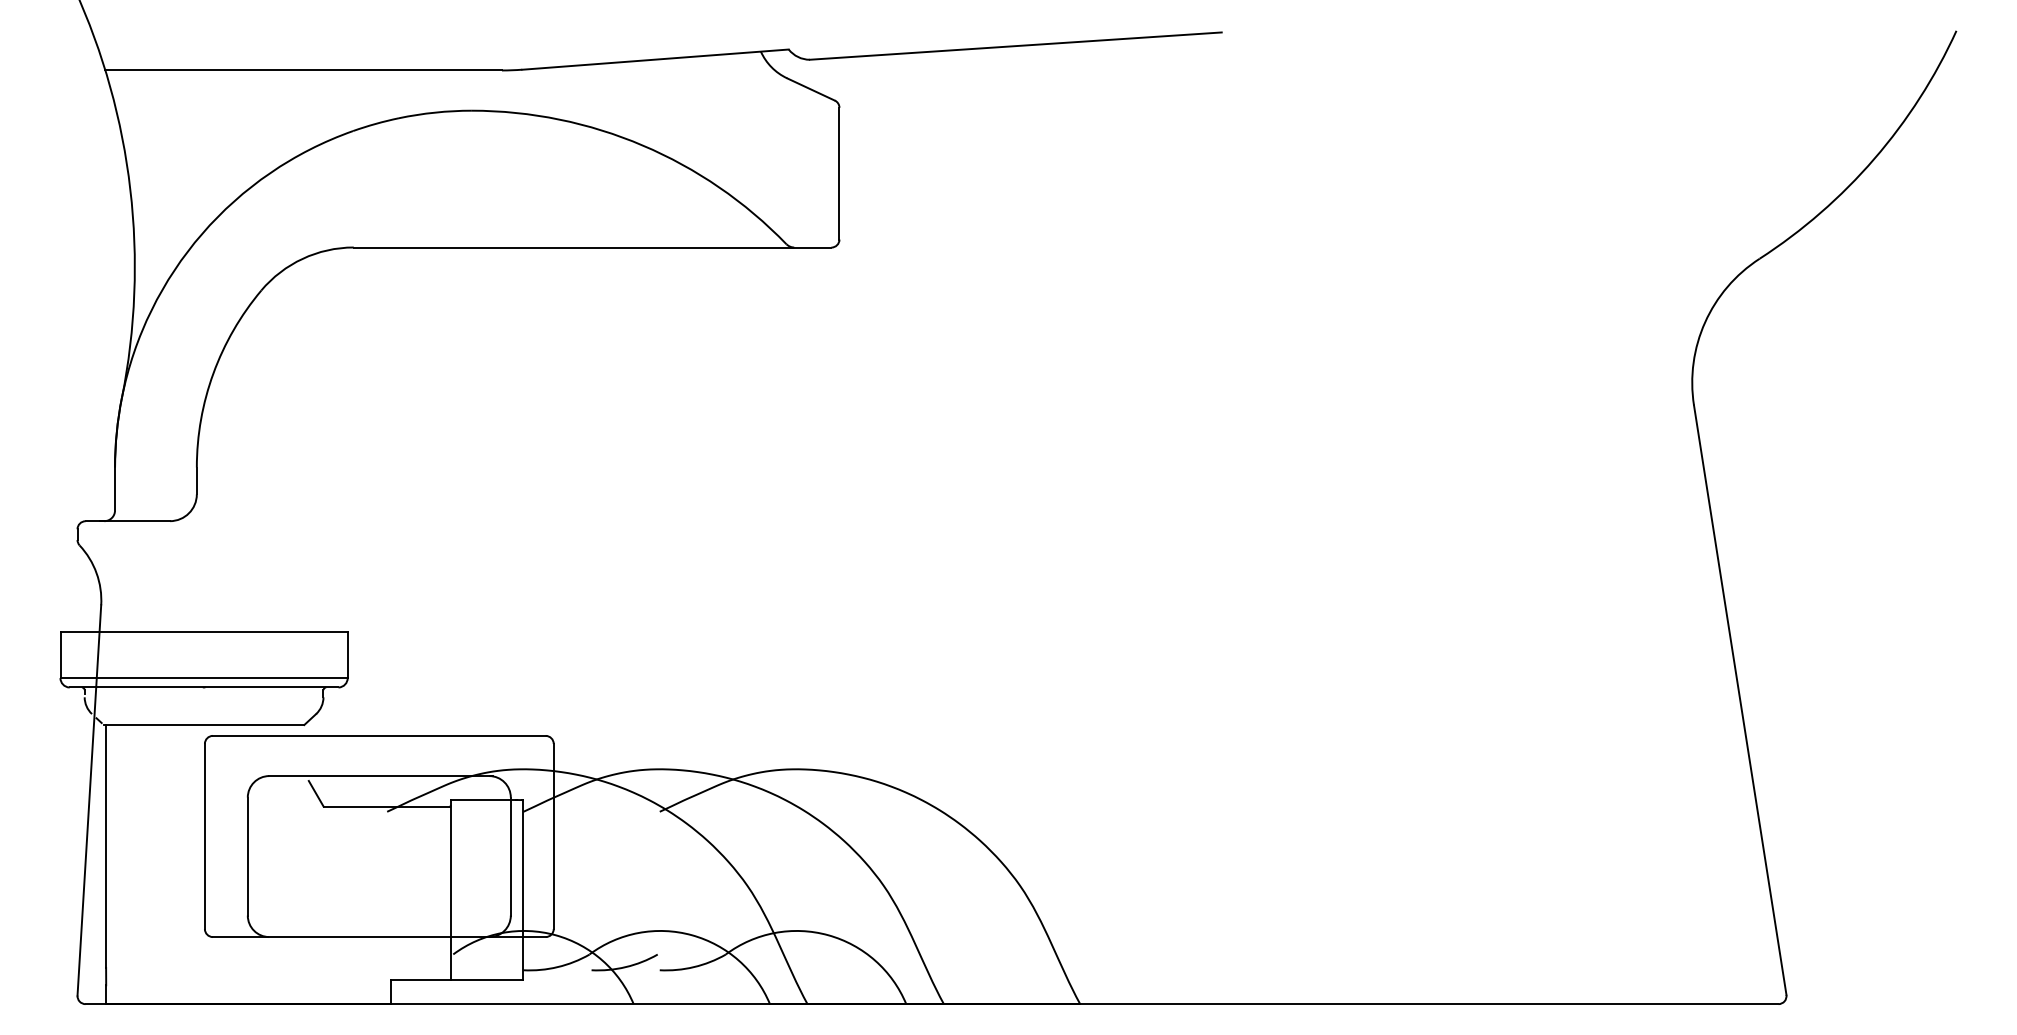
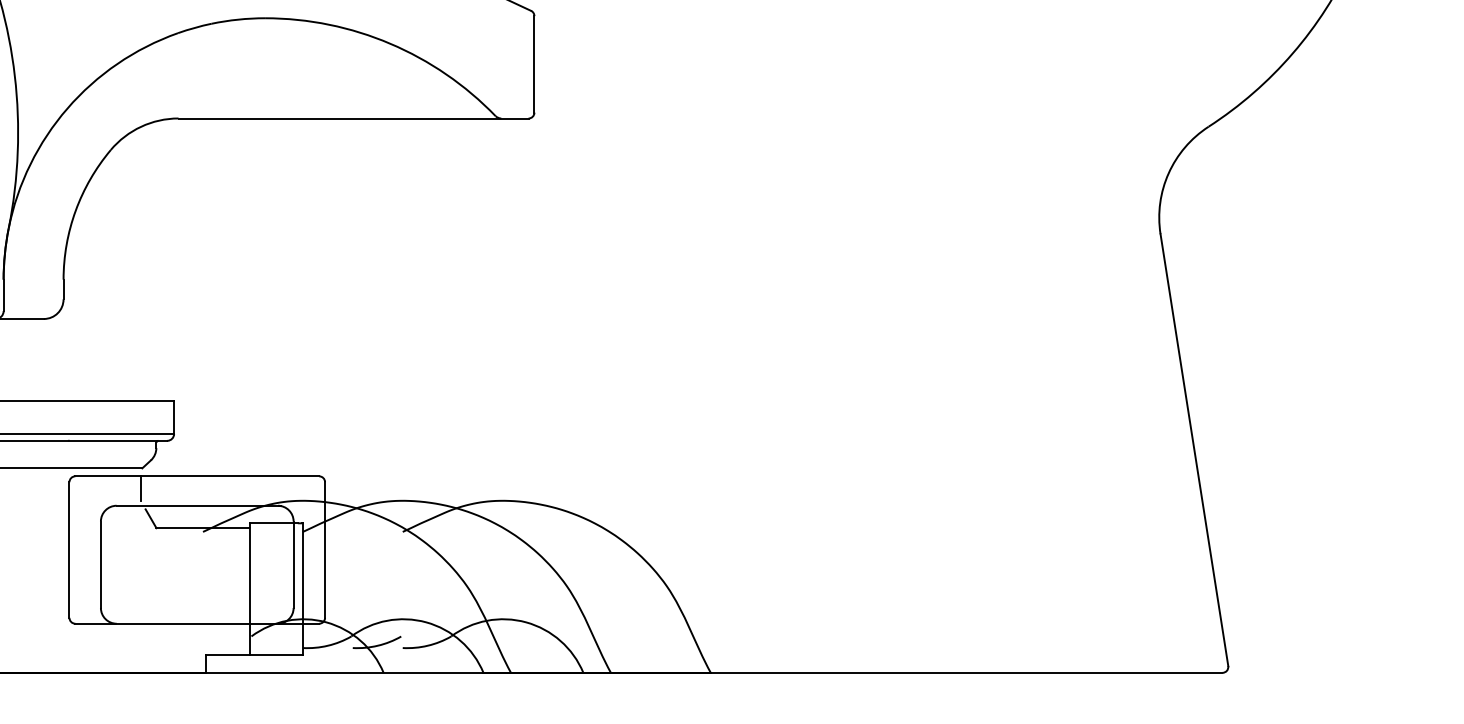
line: (302, 752) -> (140, 488), added

